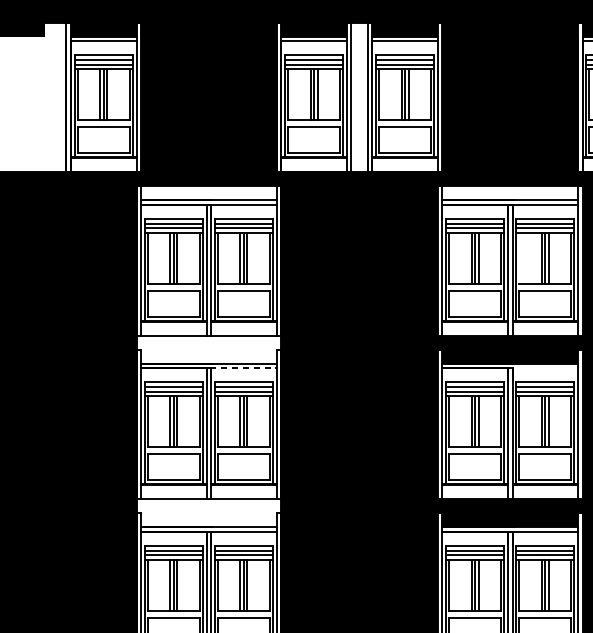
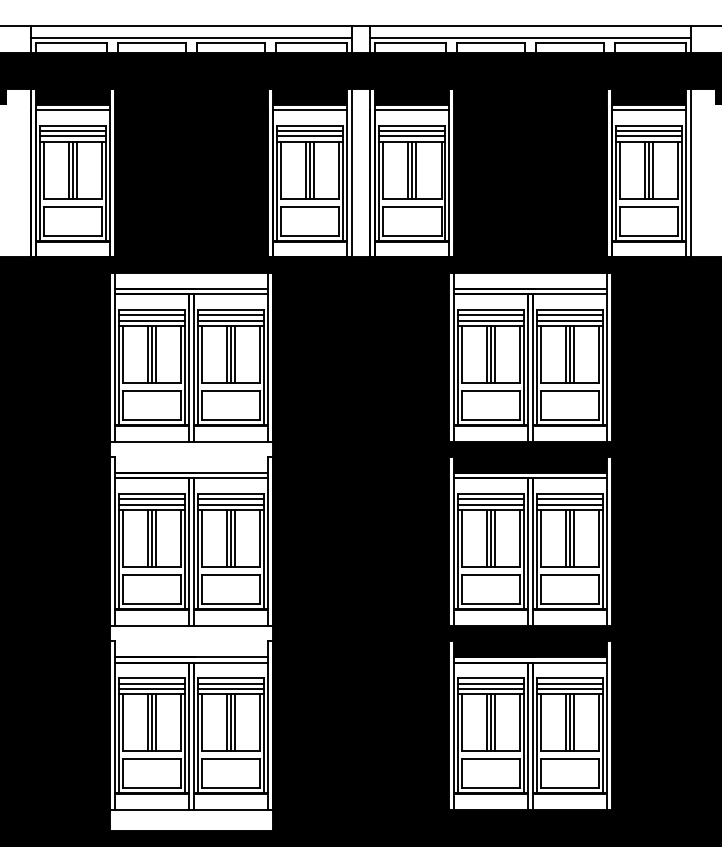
line: (518, 258) -> (540, 354), added
line: (243, 368) -> (230, 478), dashed -> solid
line: (543, 368) -> (568, 478), added

